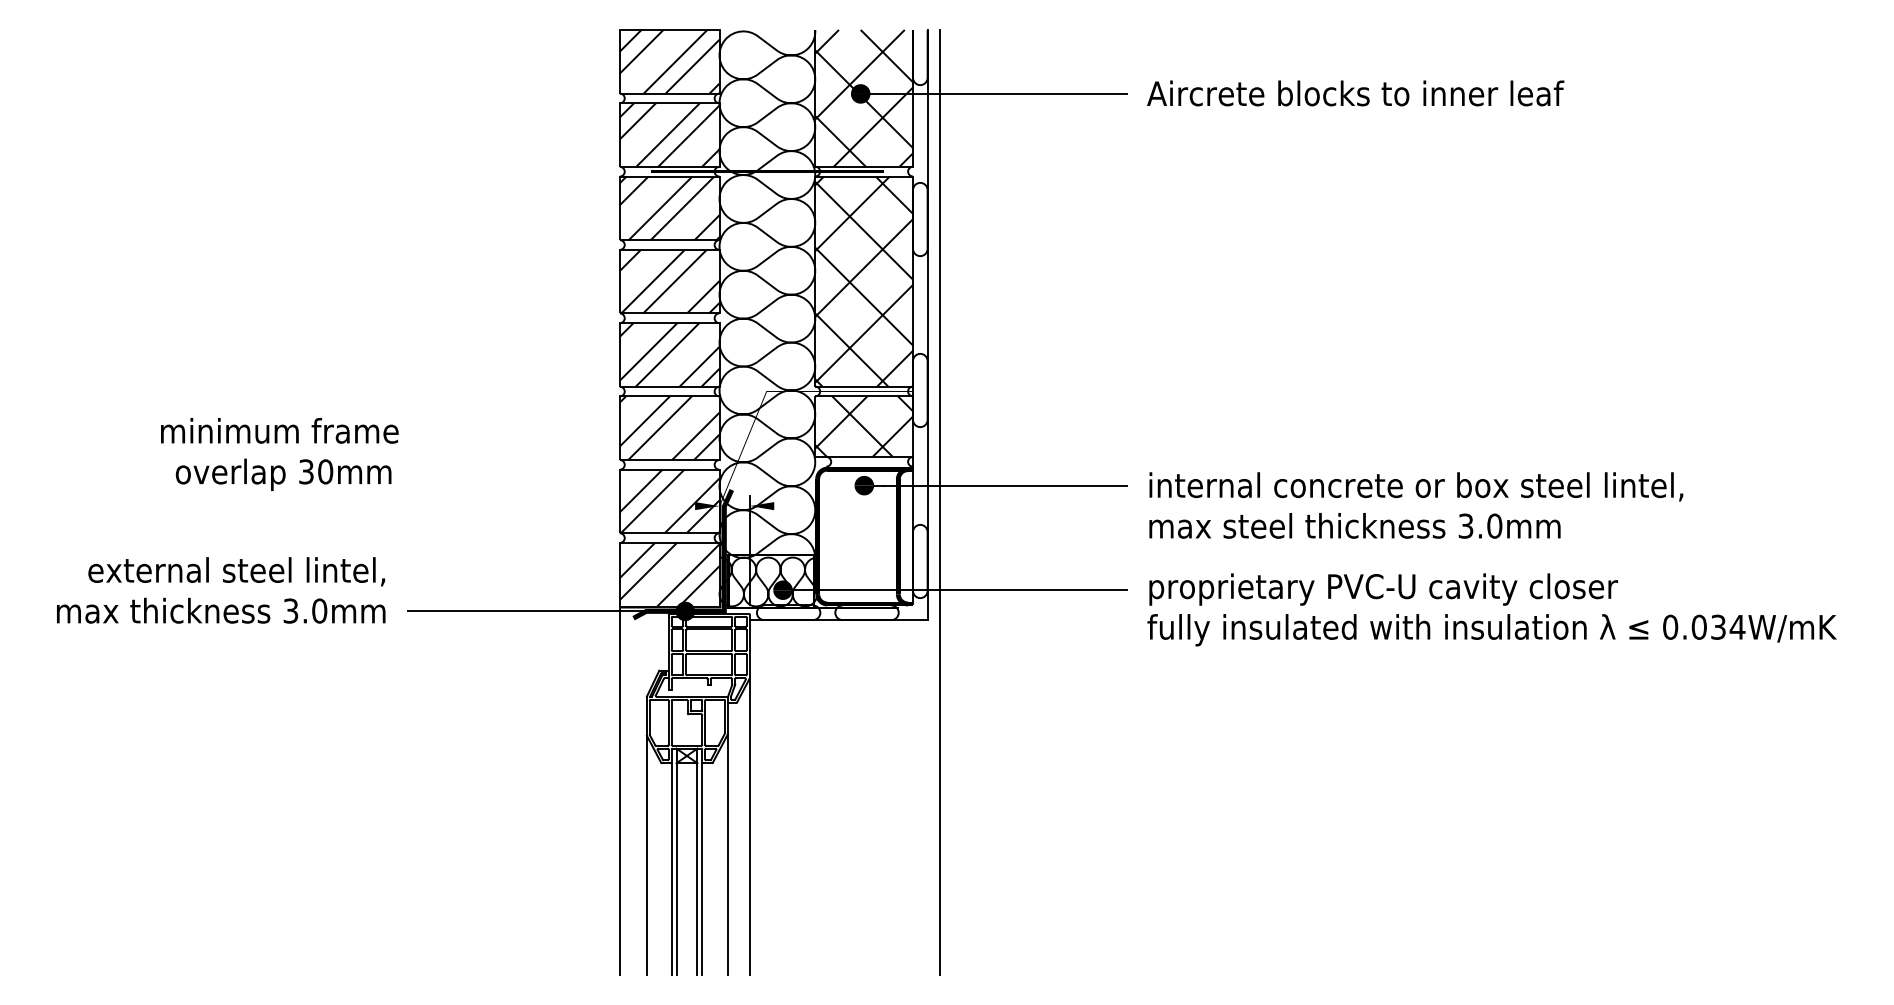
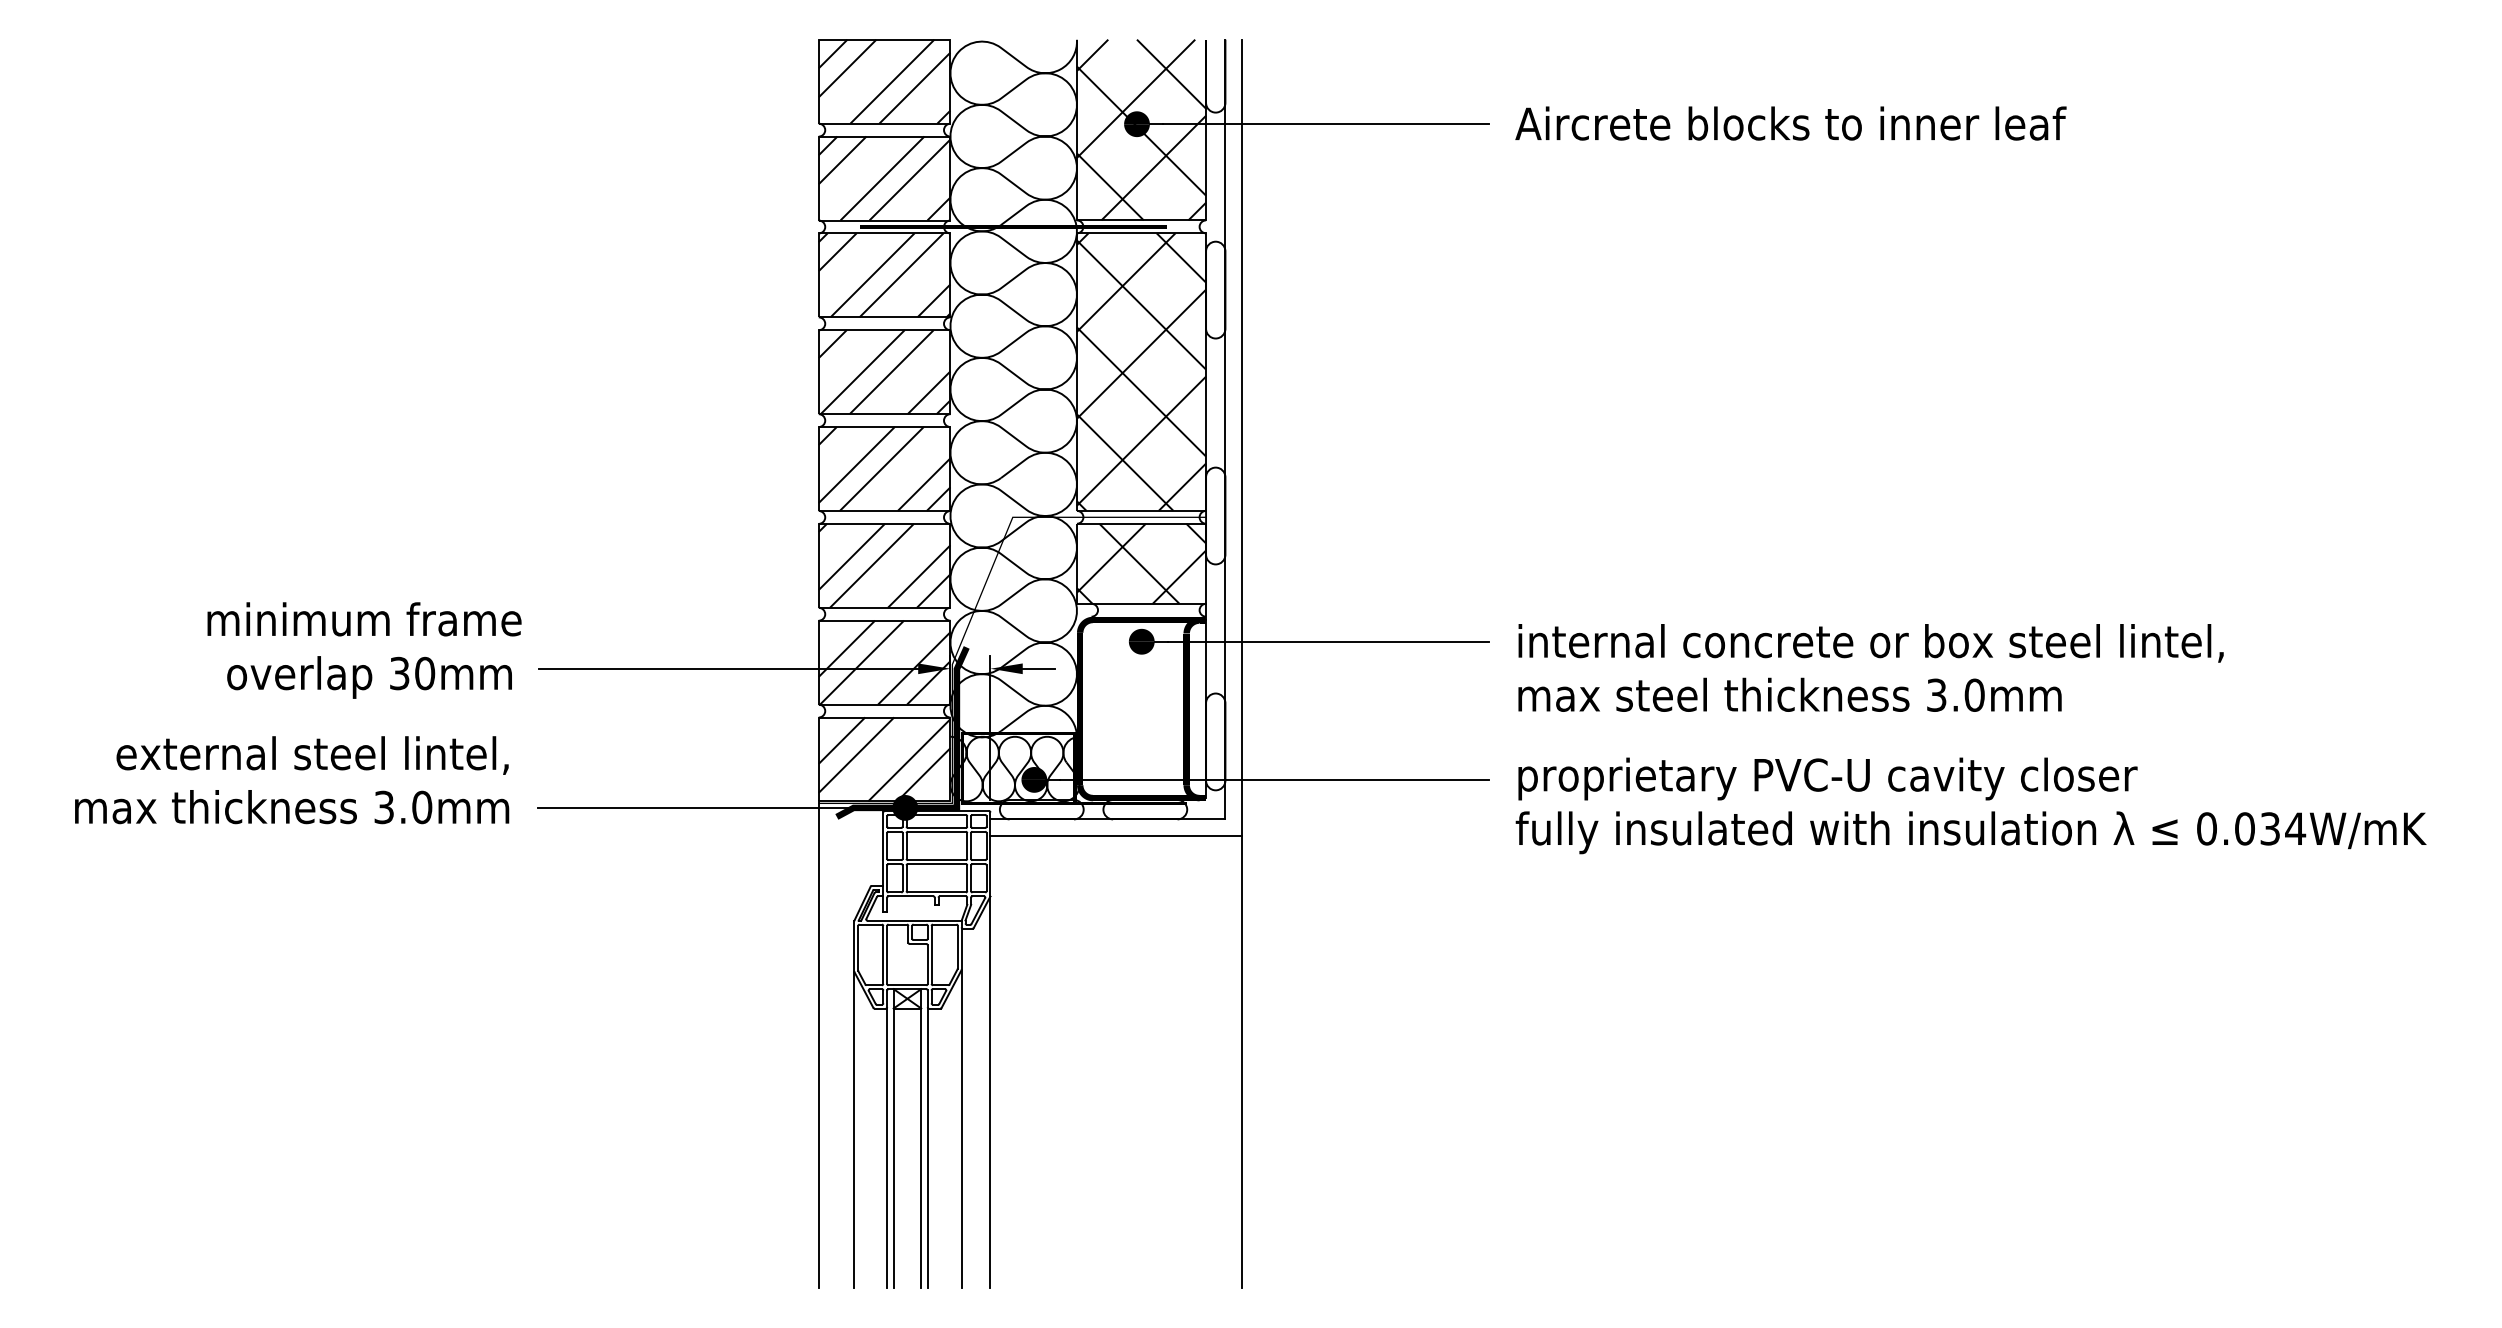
text: (279, 454) -> (364, 650), moved
line: (551, 505) -> (728, 668), added
line: (786, 505) -> (1038, 668), added
line: (844, 632) -> (1115, 835), added

